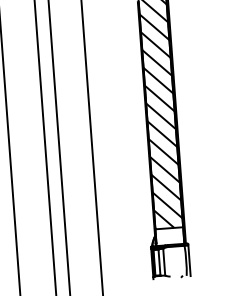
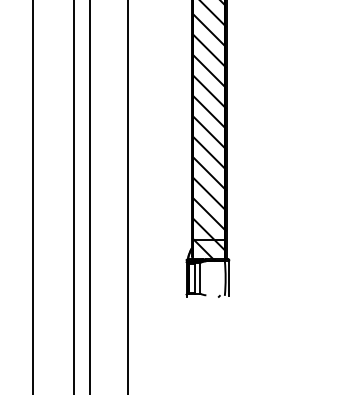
hatch: (169, 237) -> (208, 250), added

